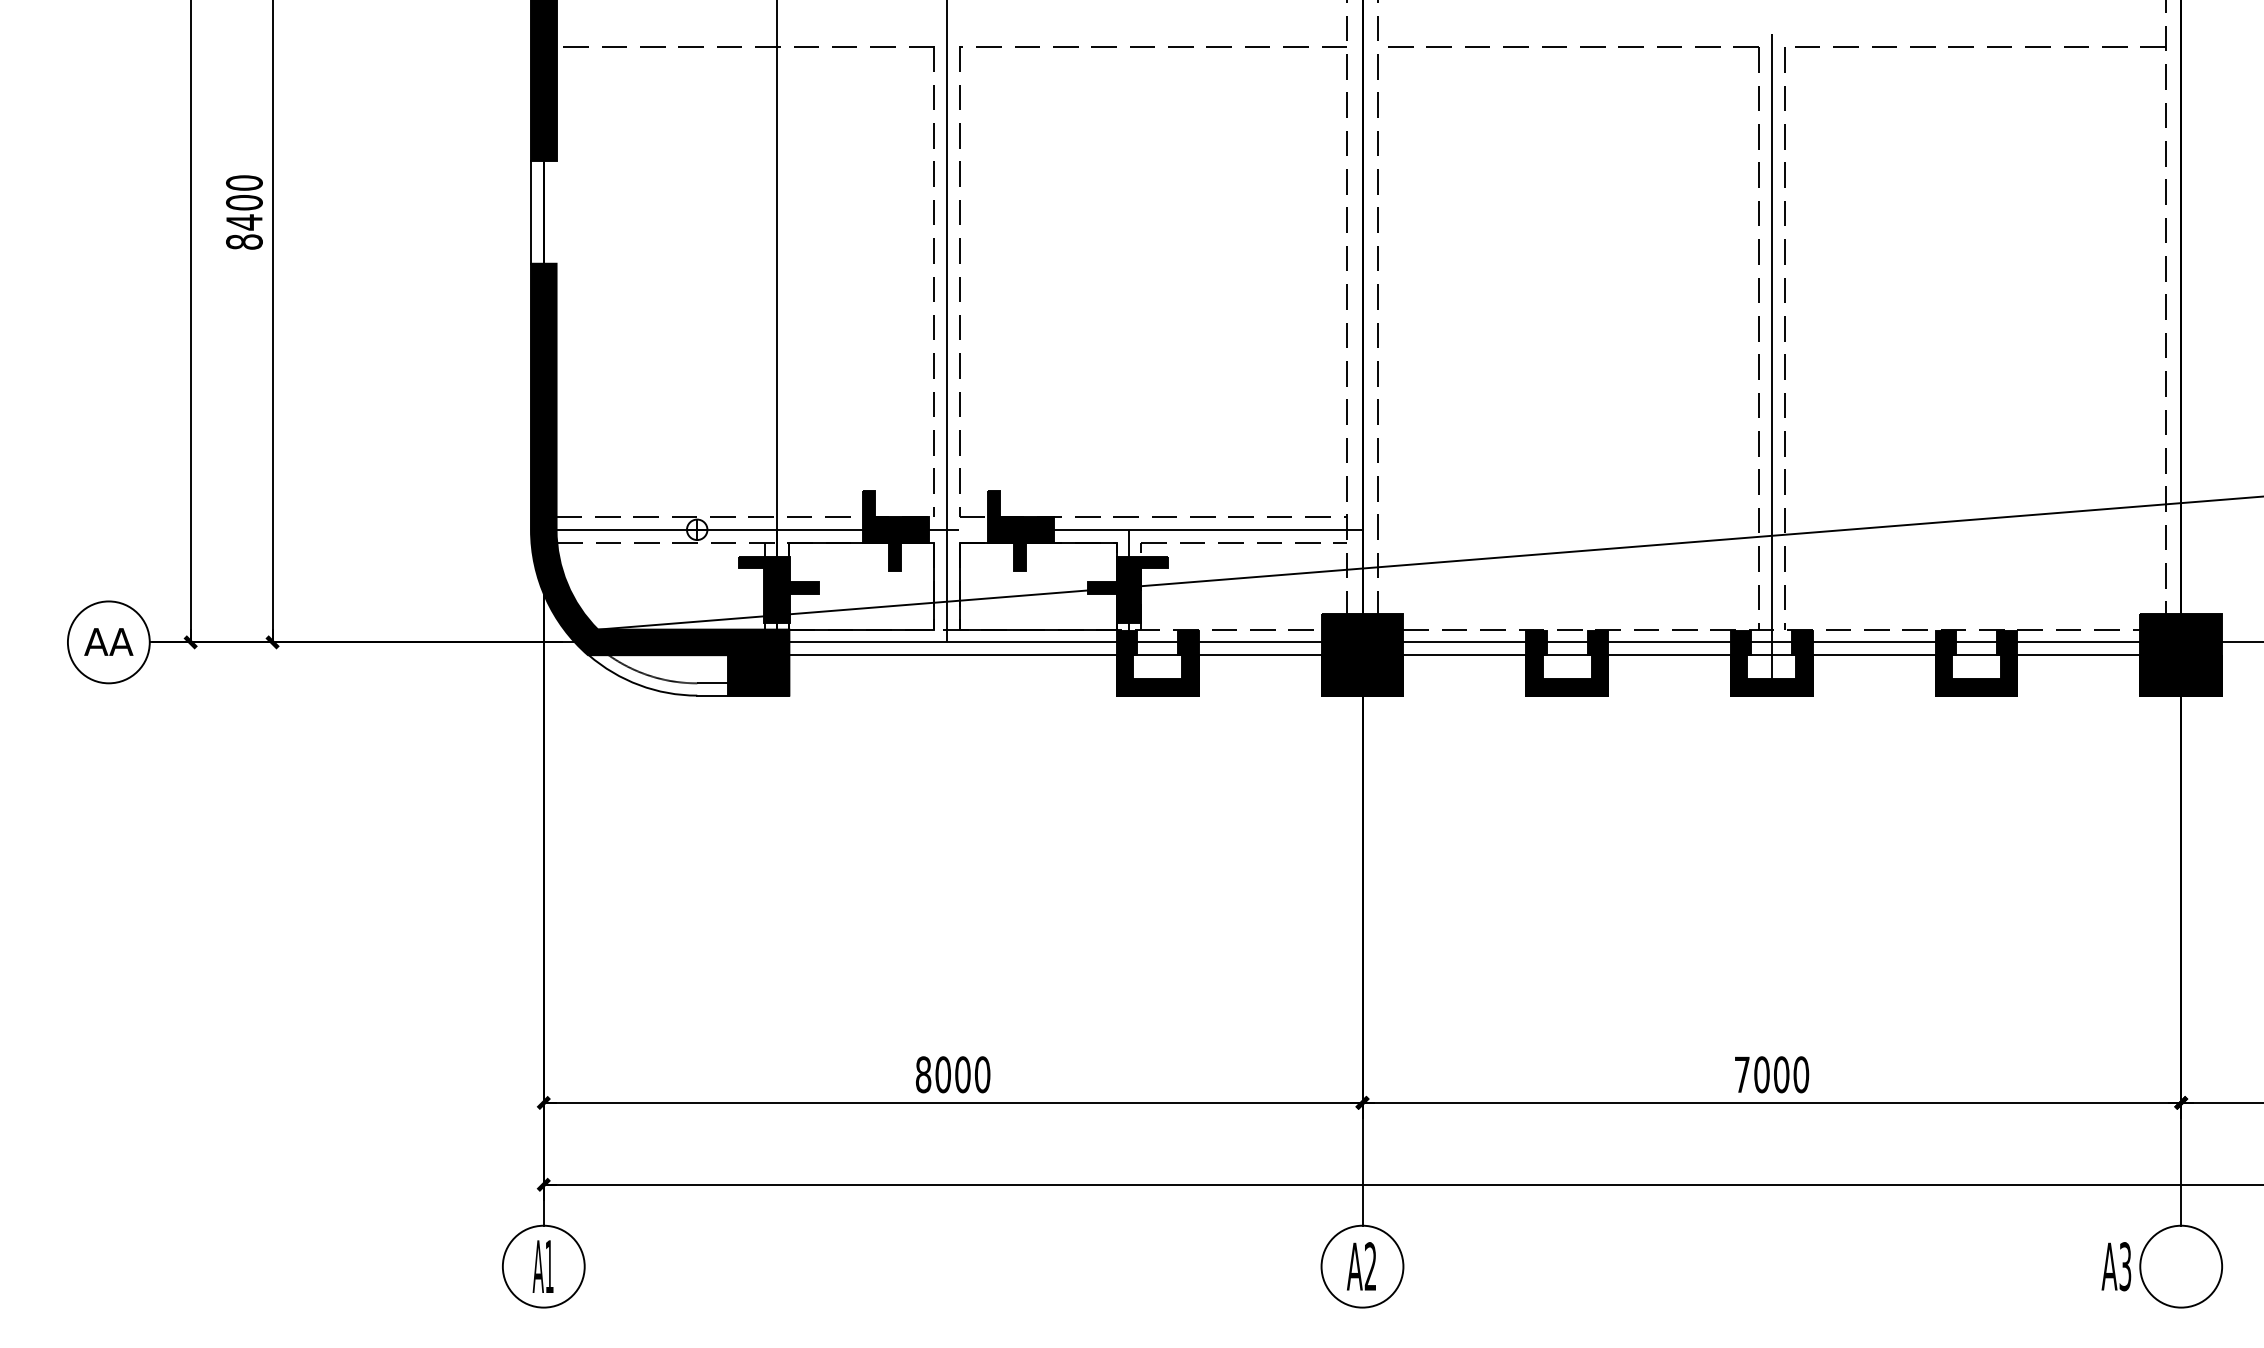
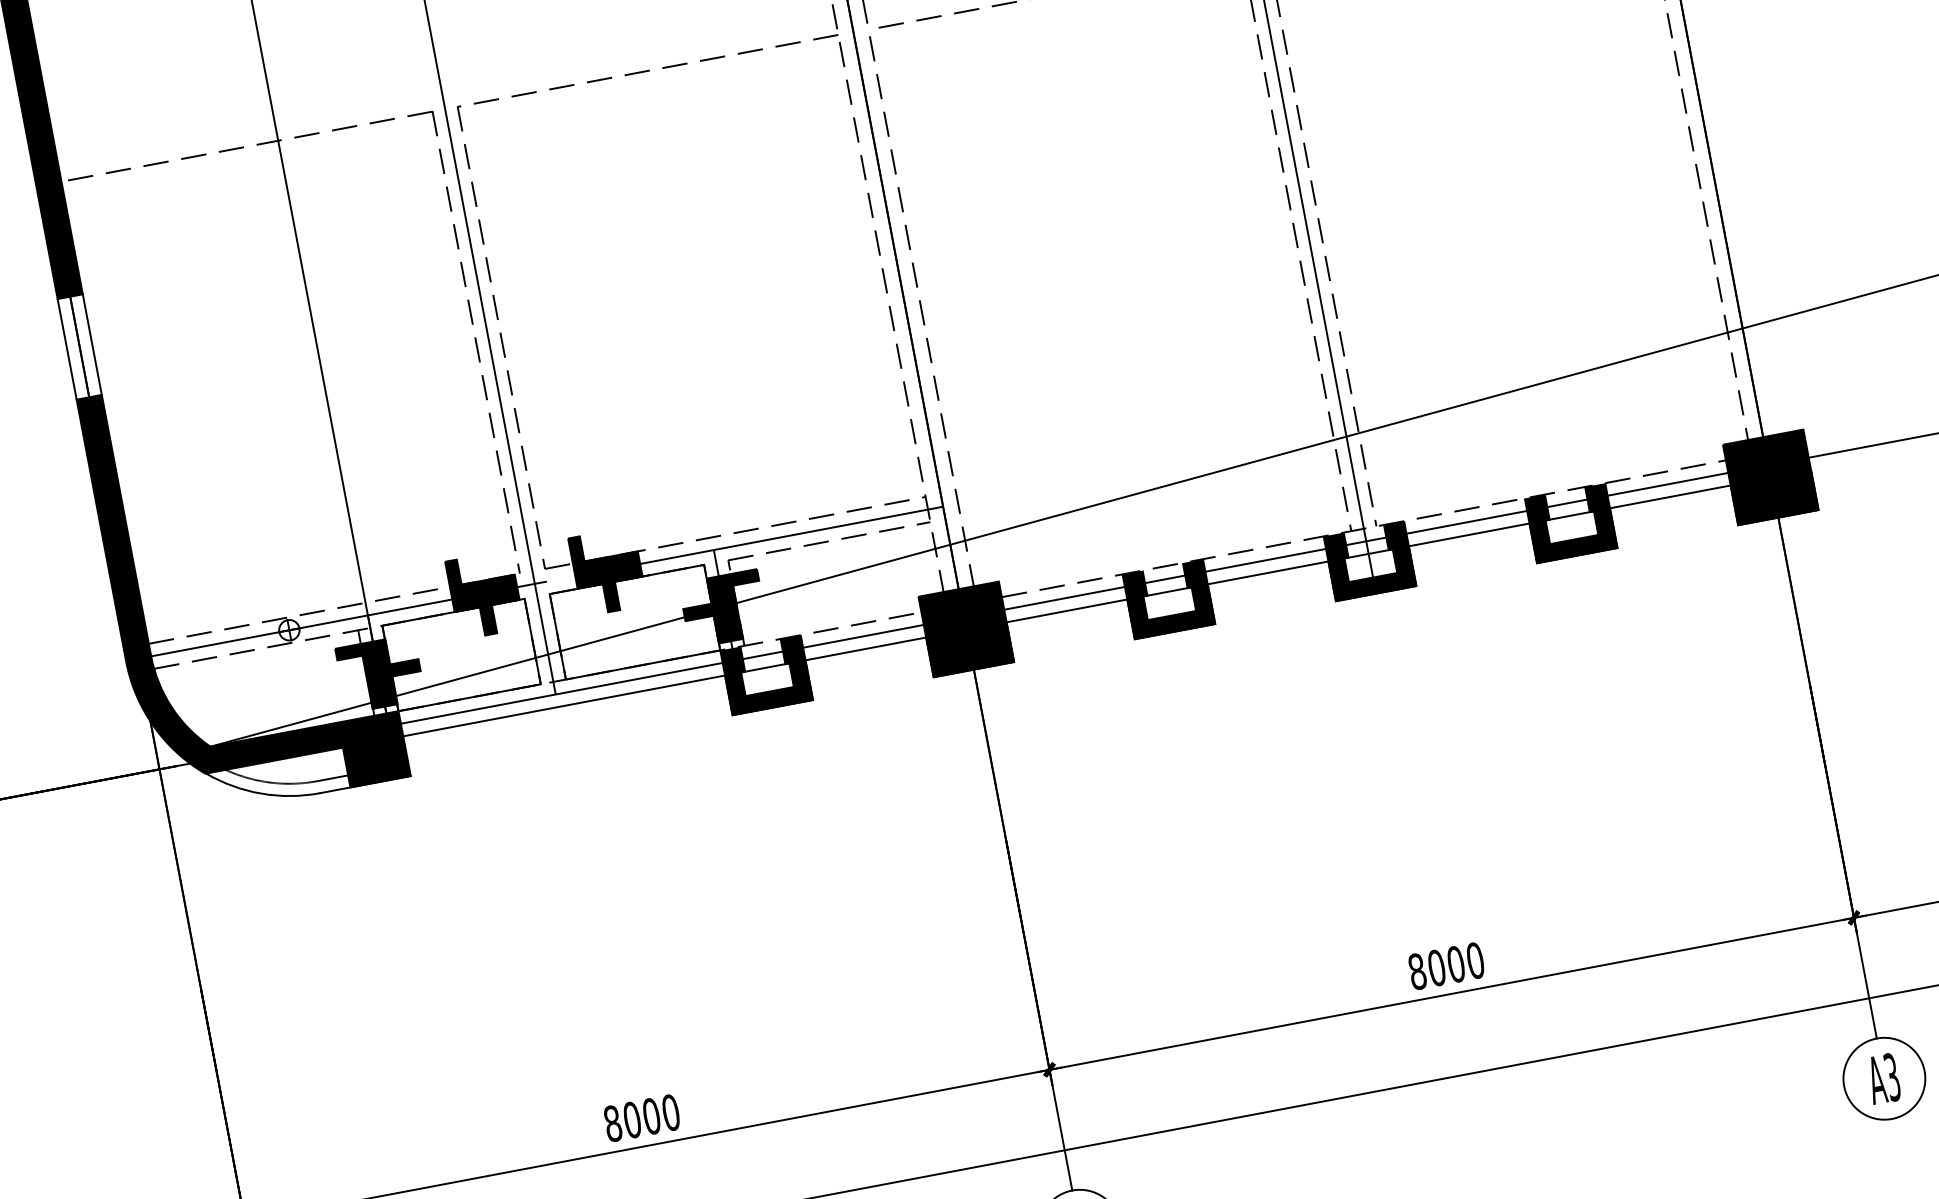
line: (556, 212) -> (92, 344), added
text: (1741, 1074) -> (1416, 971), 7000 -> 8000
text: (2116, 1266) -> (1883, 1078), moved

